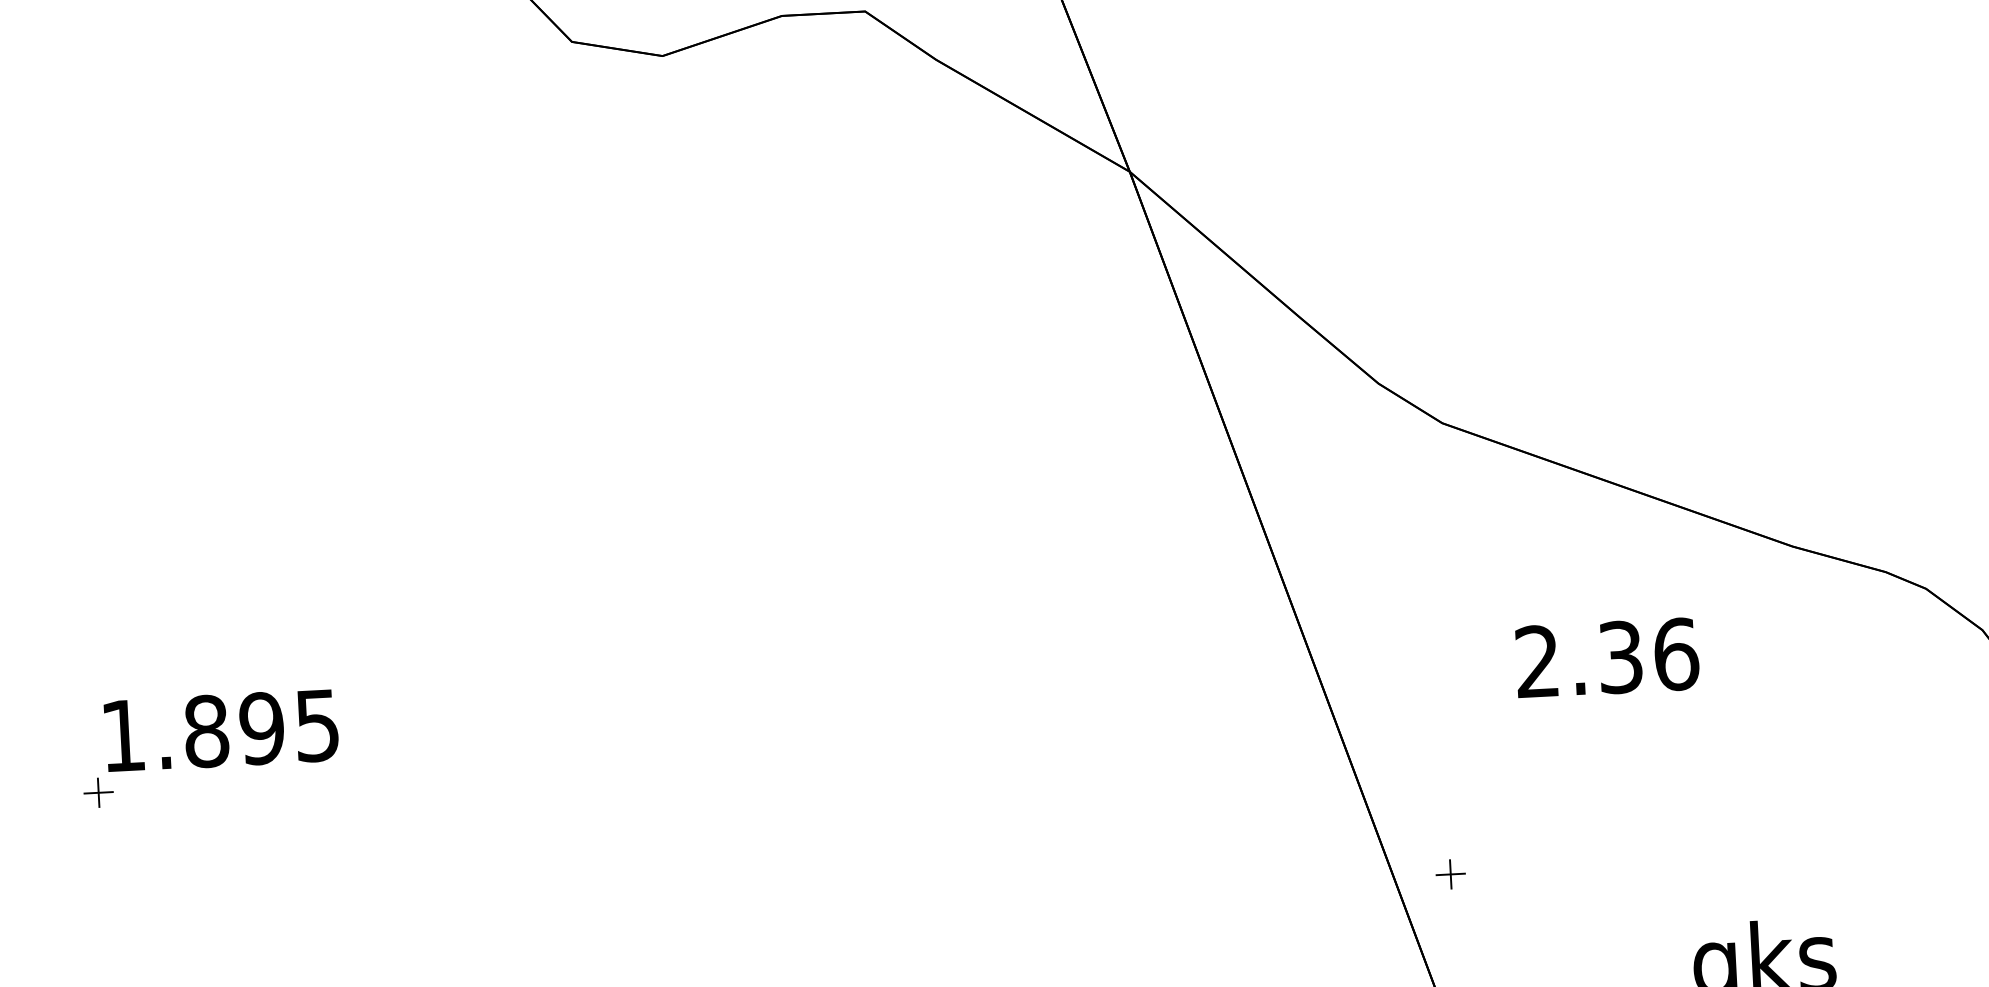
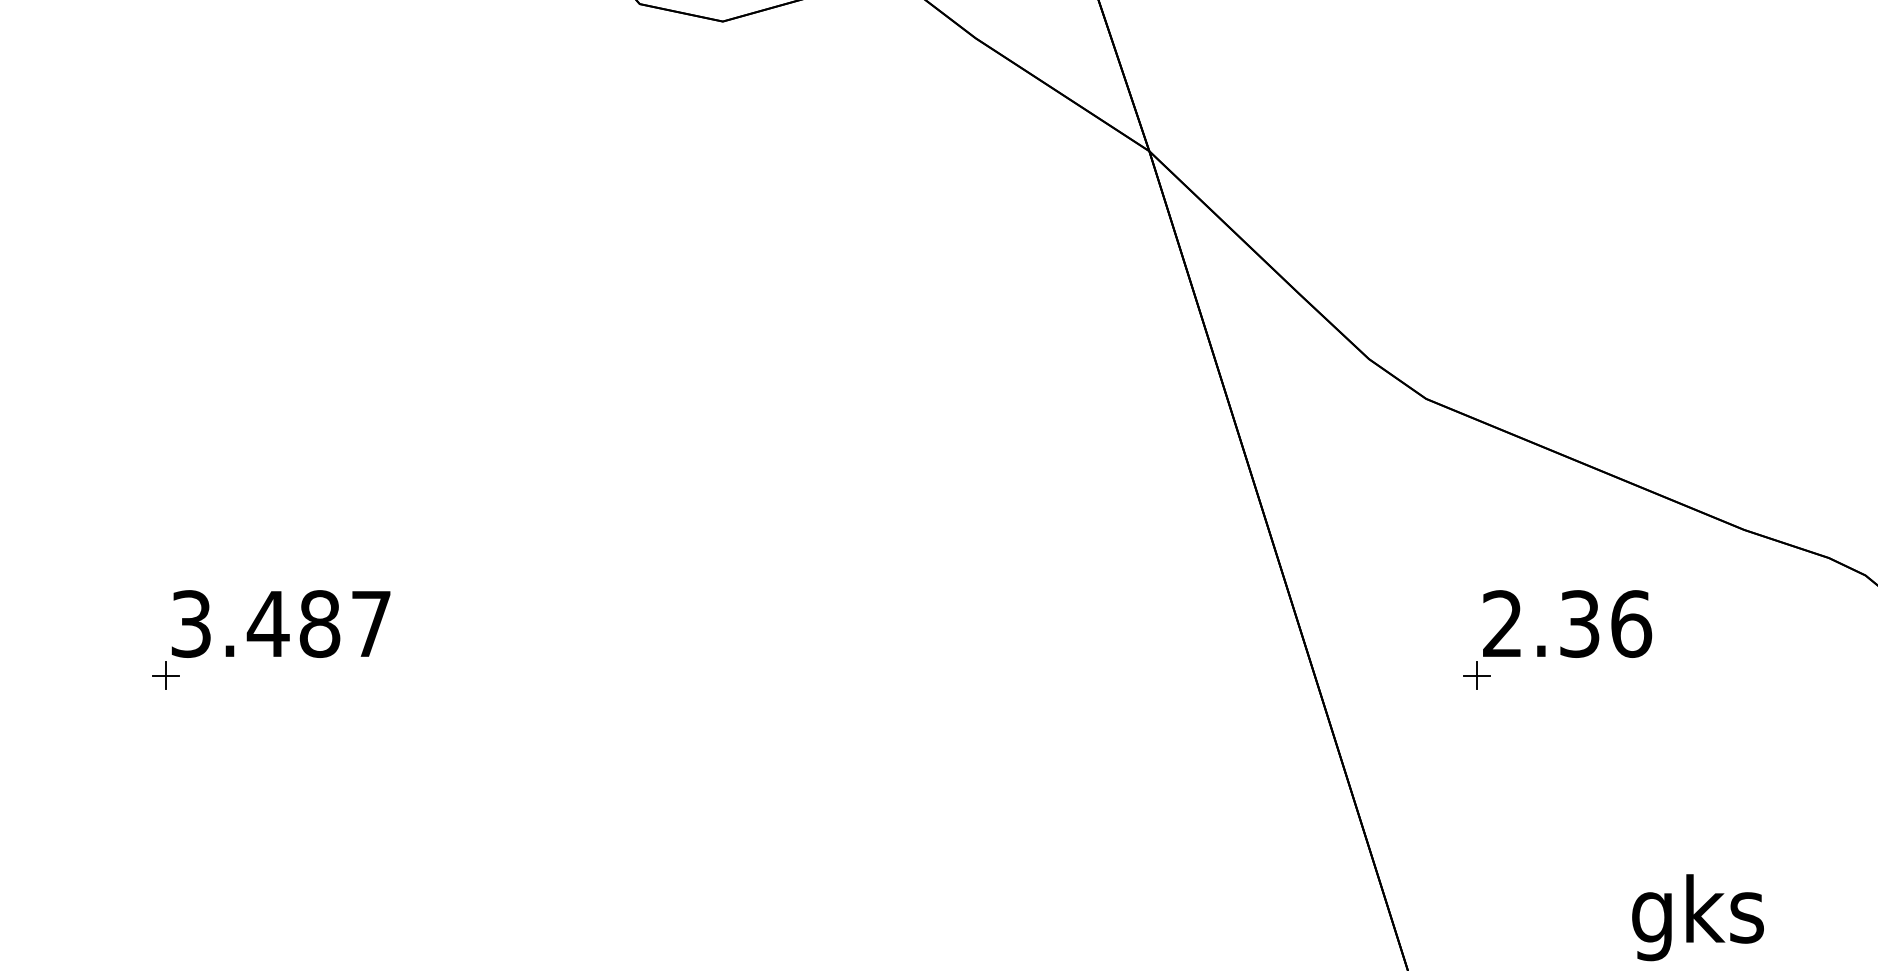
text: (219, 730) -> (280, 623), 1.895 -> 3.487
part: (1450, 874) -> (1476, 675), moved

